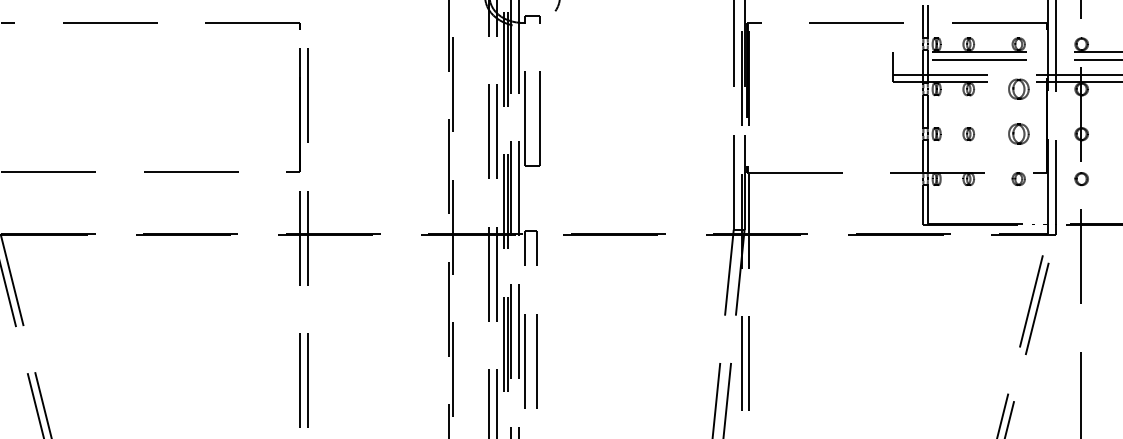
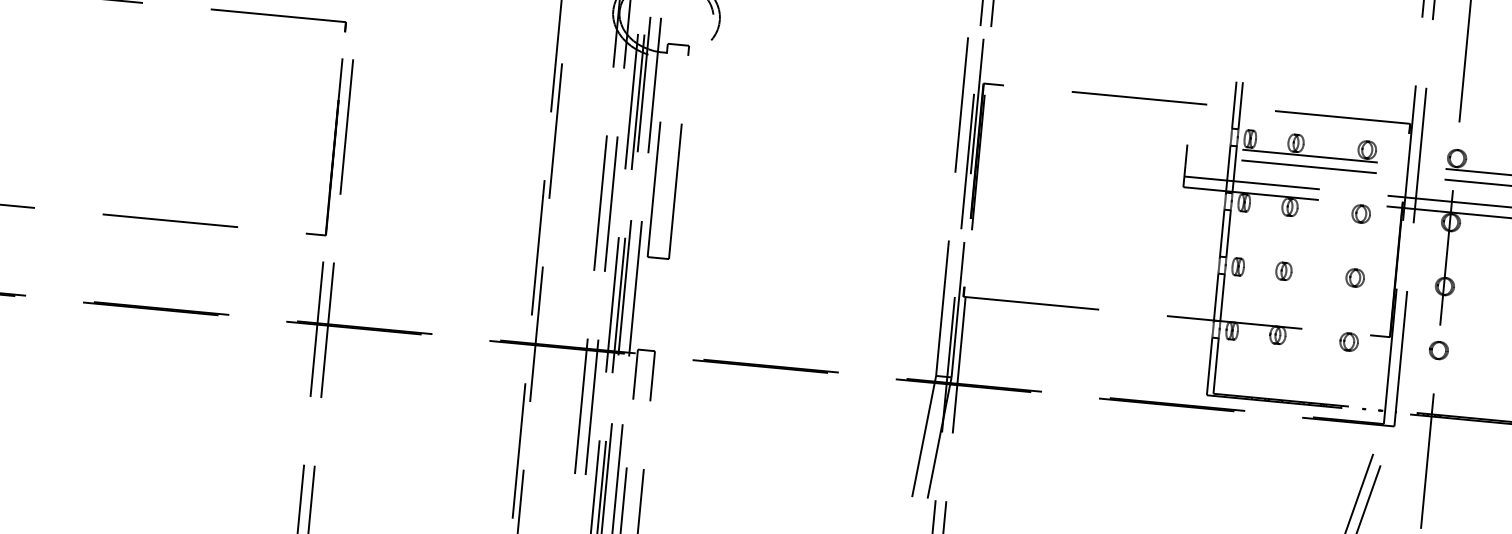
part: (1018, 89) -> (1360, 214), size x0.62
part: (1018, 134) -> (1354, 278), size x0.62

